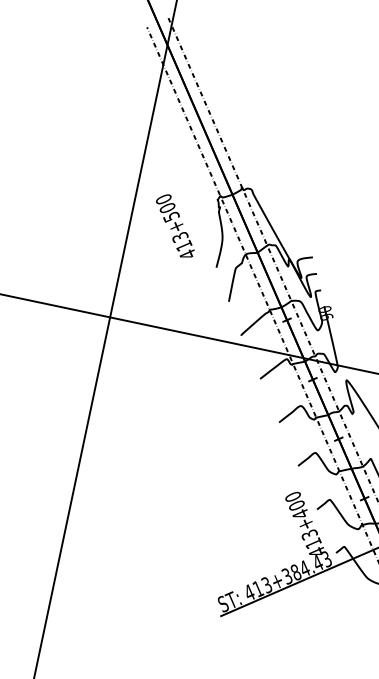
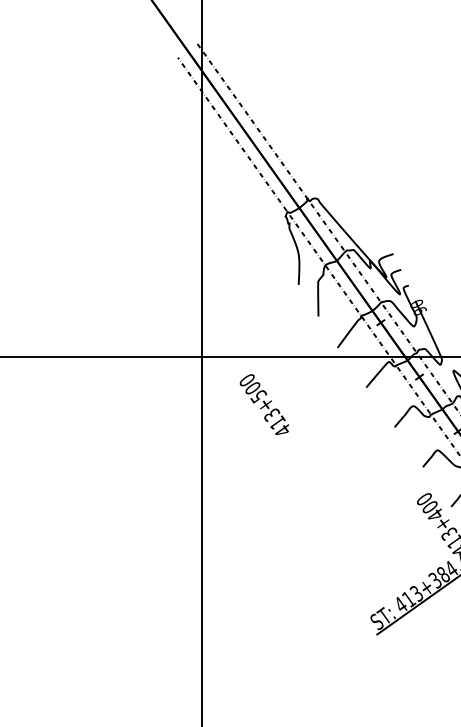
text: (175, 225) -> (264, 404), moved

